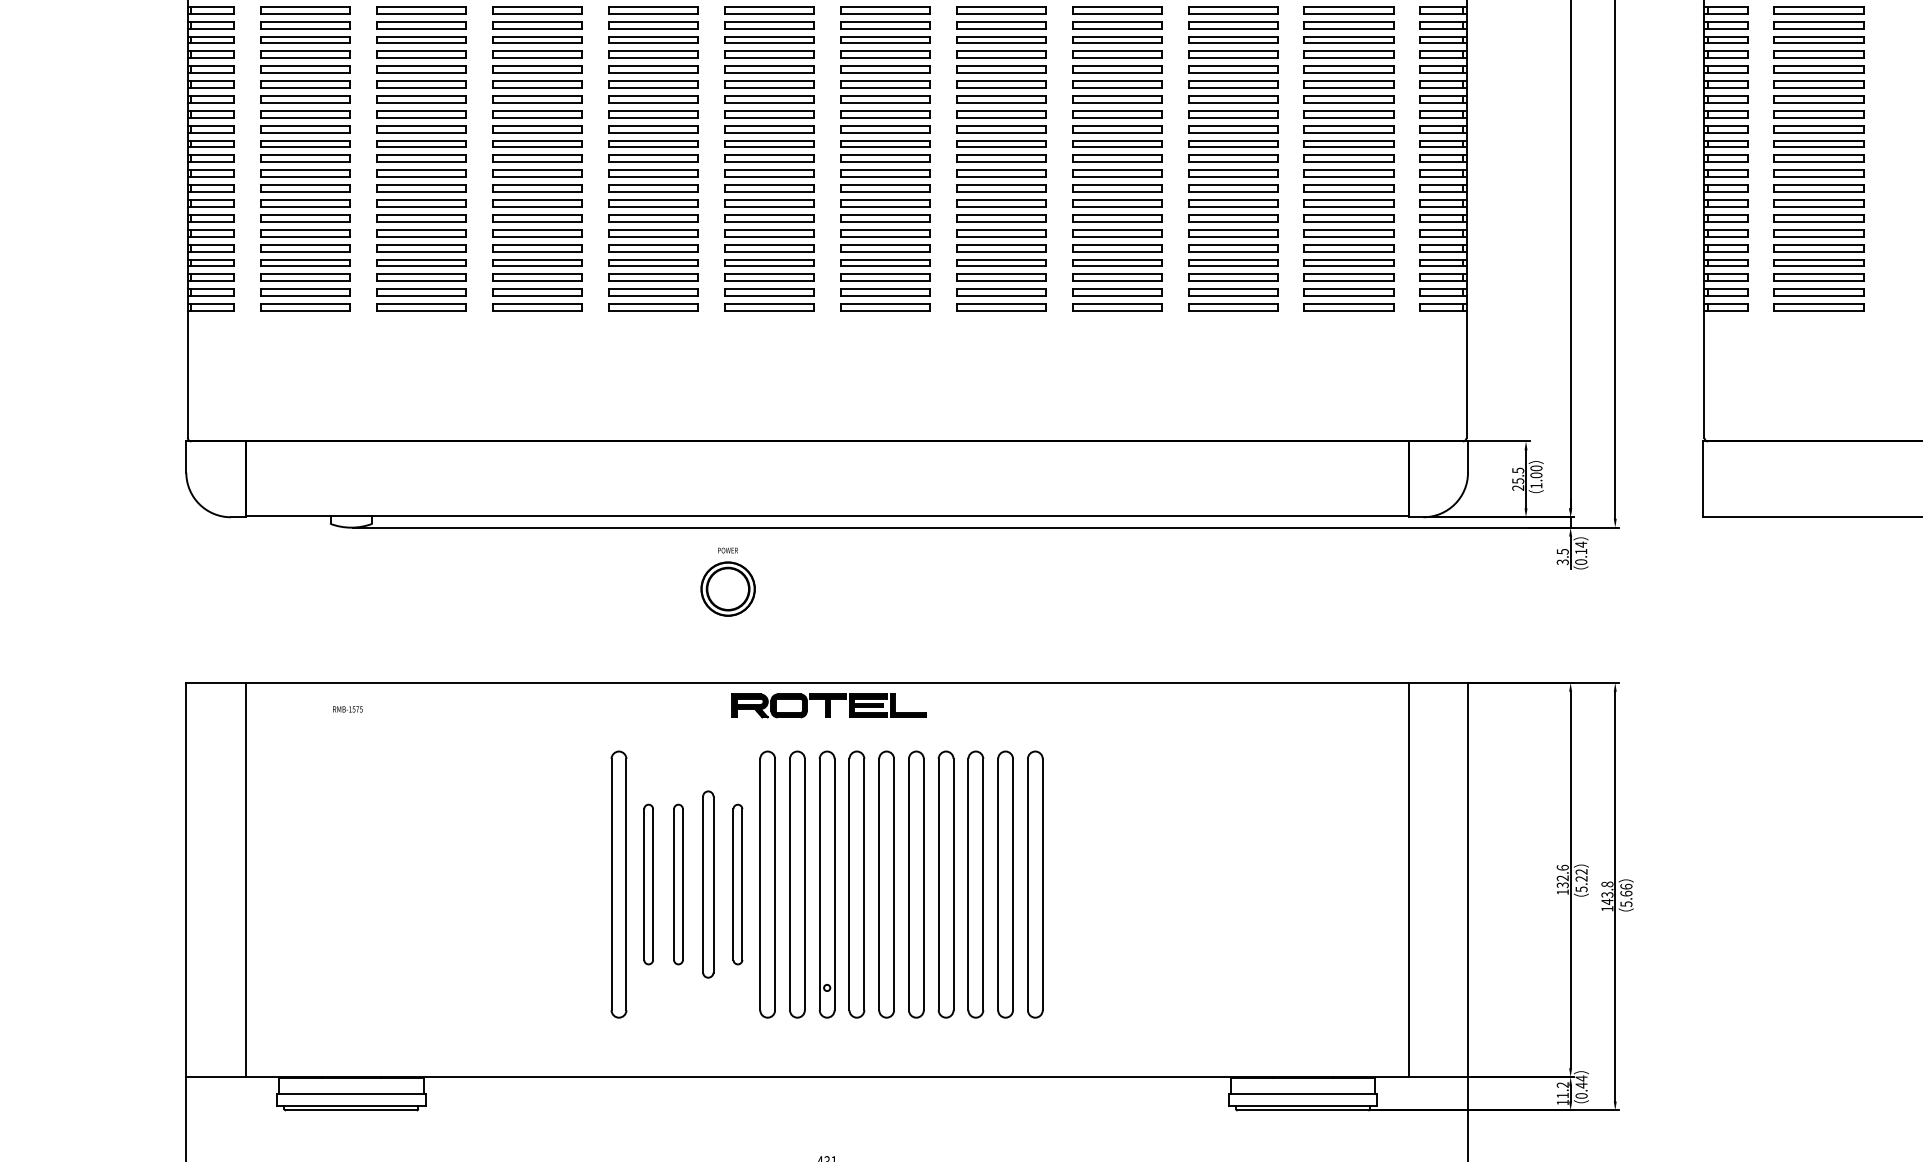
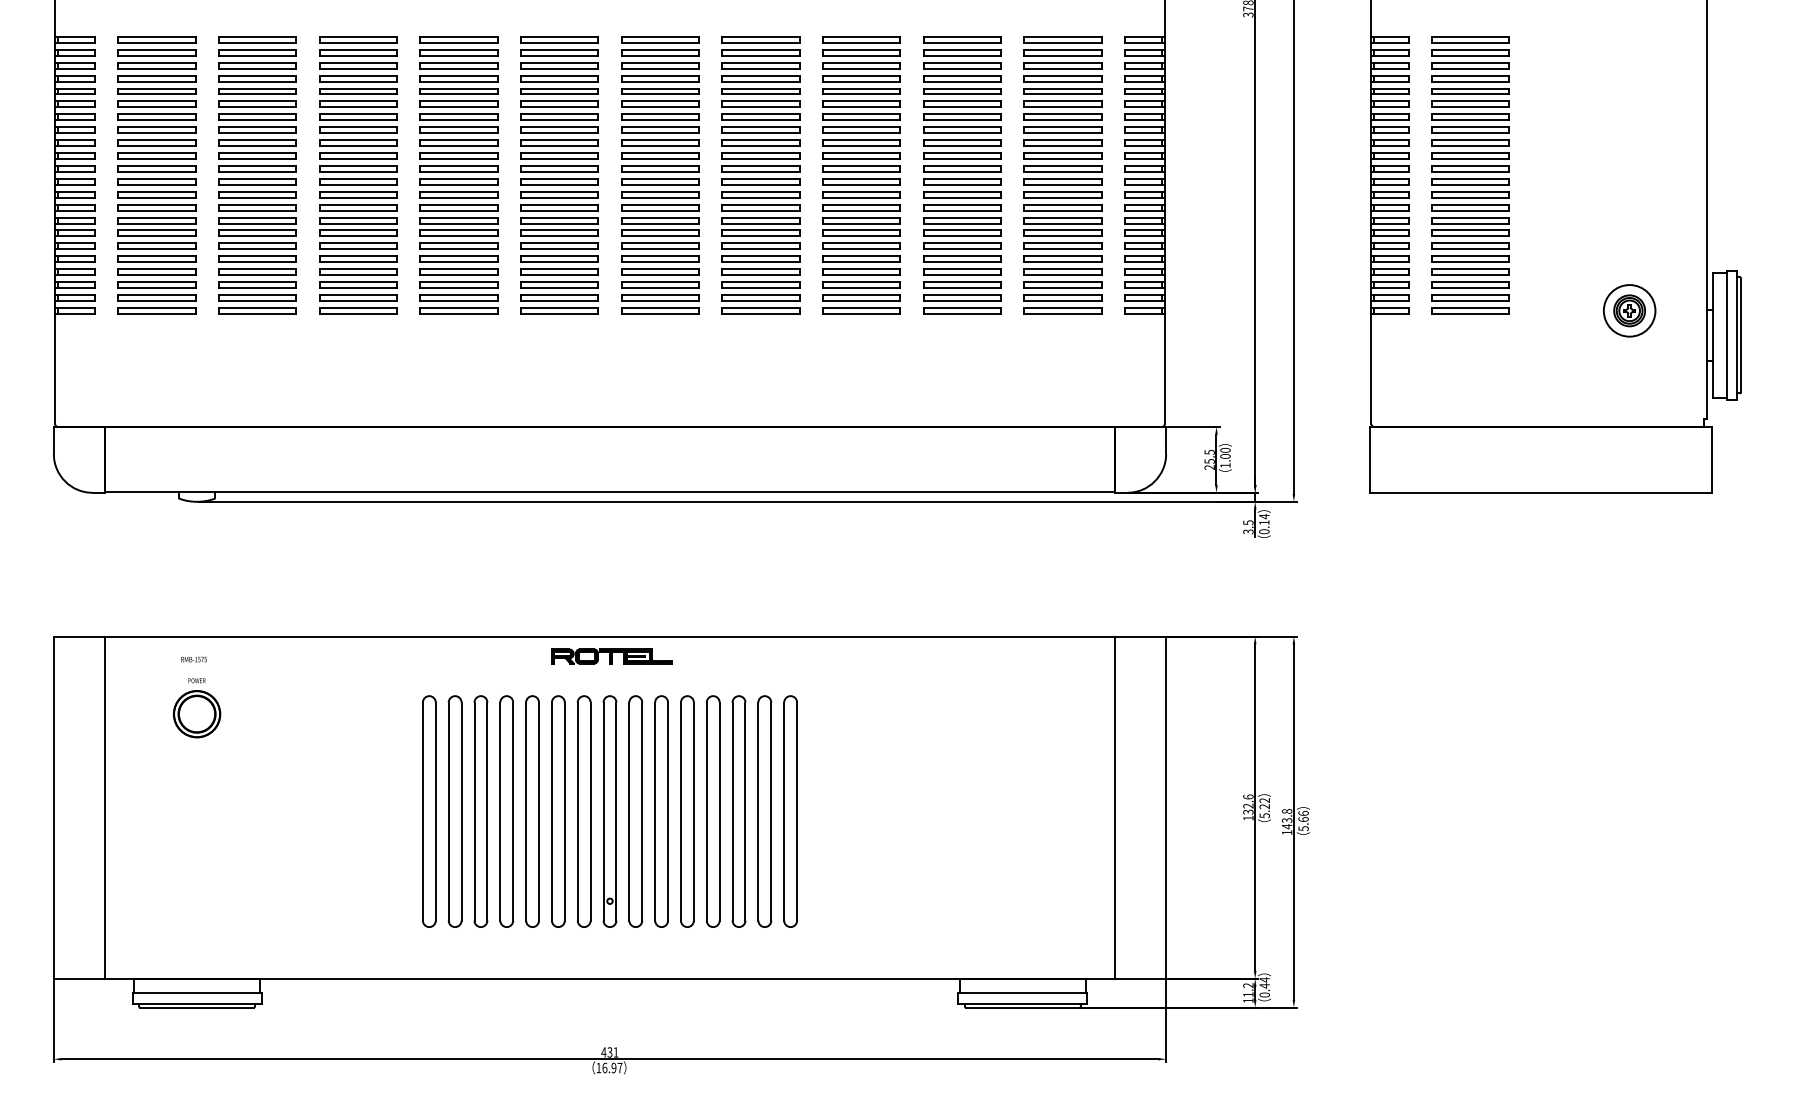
part: (728, 582) -> (197, 708), moved
part: (828, 705) -> (611, 656), size x0.71
part: (647, 884) -> (454, 811), size x1.67
part: (677, 884) -> (480, 811), size x1.67
part: (707, 884) -> (506, 811), size x1.43
part: (737, 884) -> (532, 811), size x1.67

